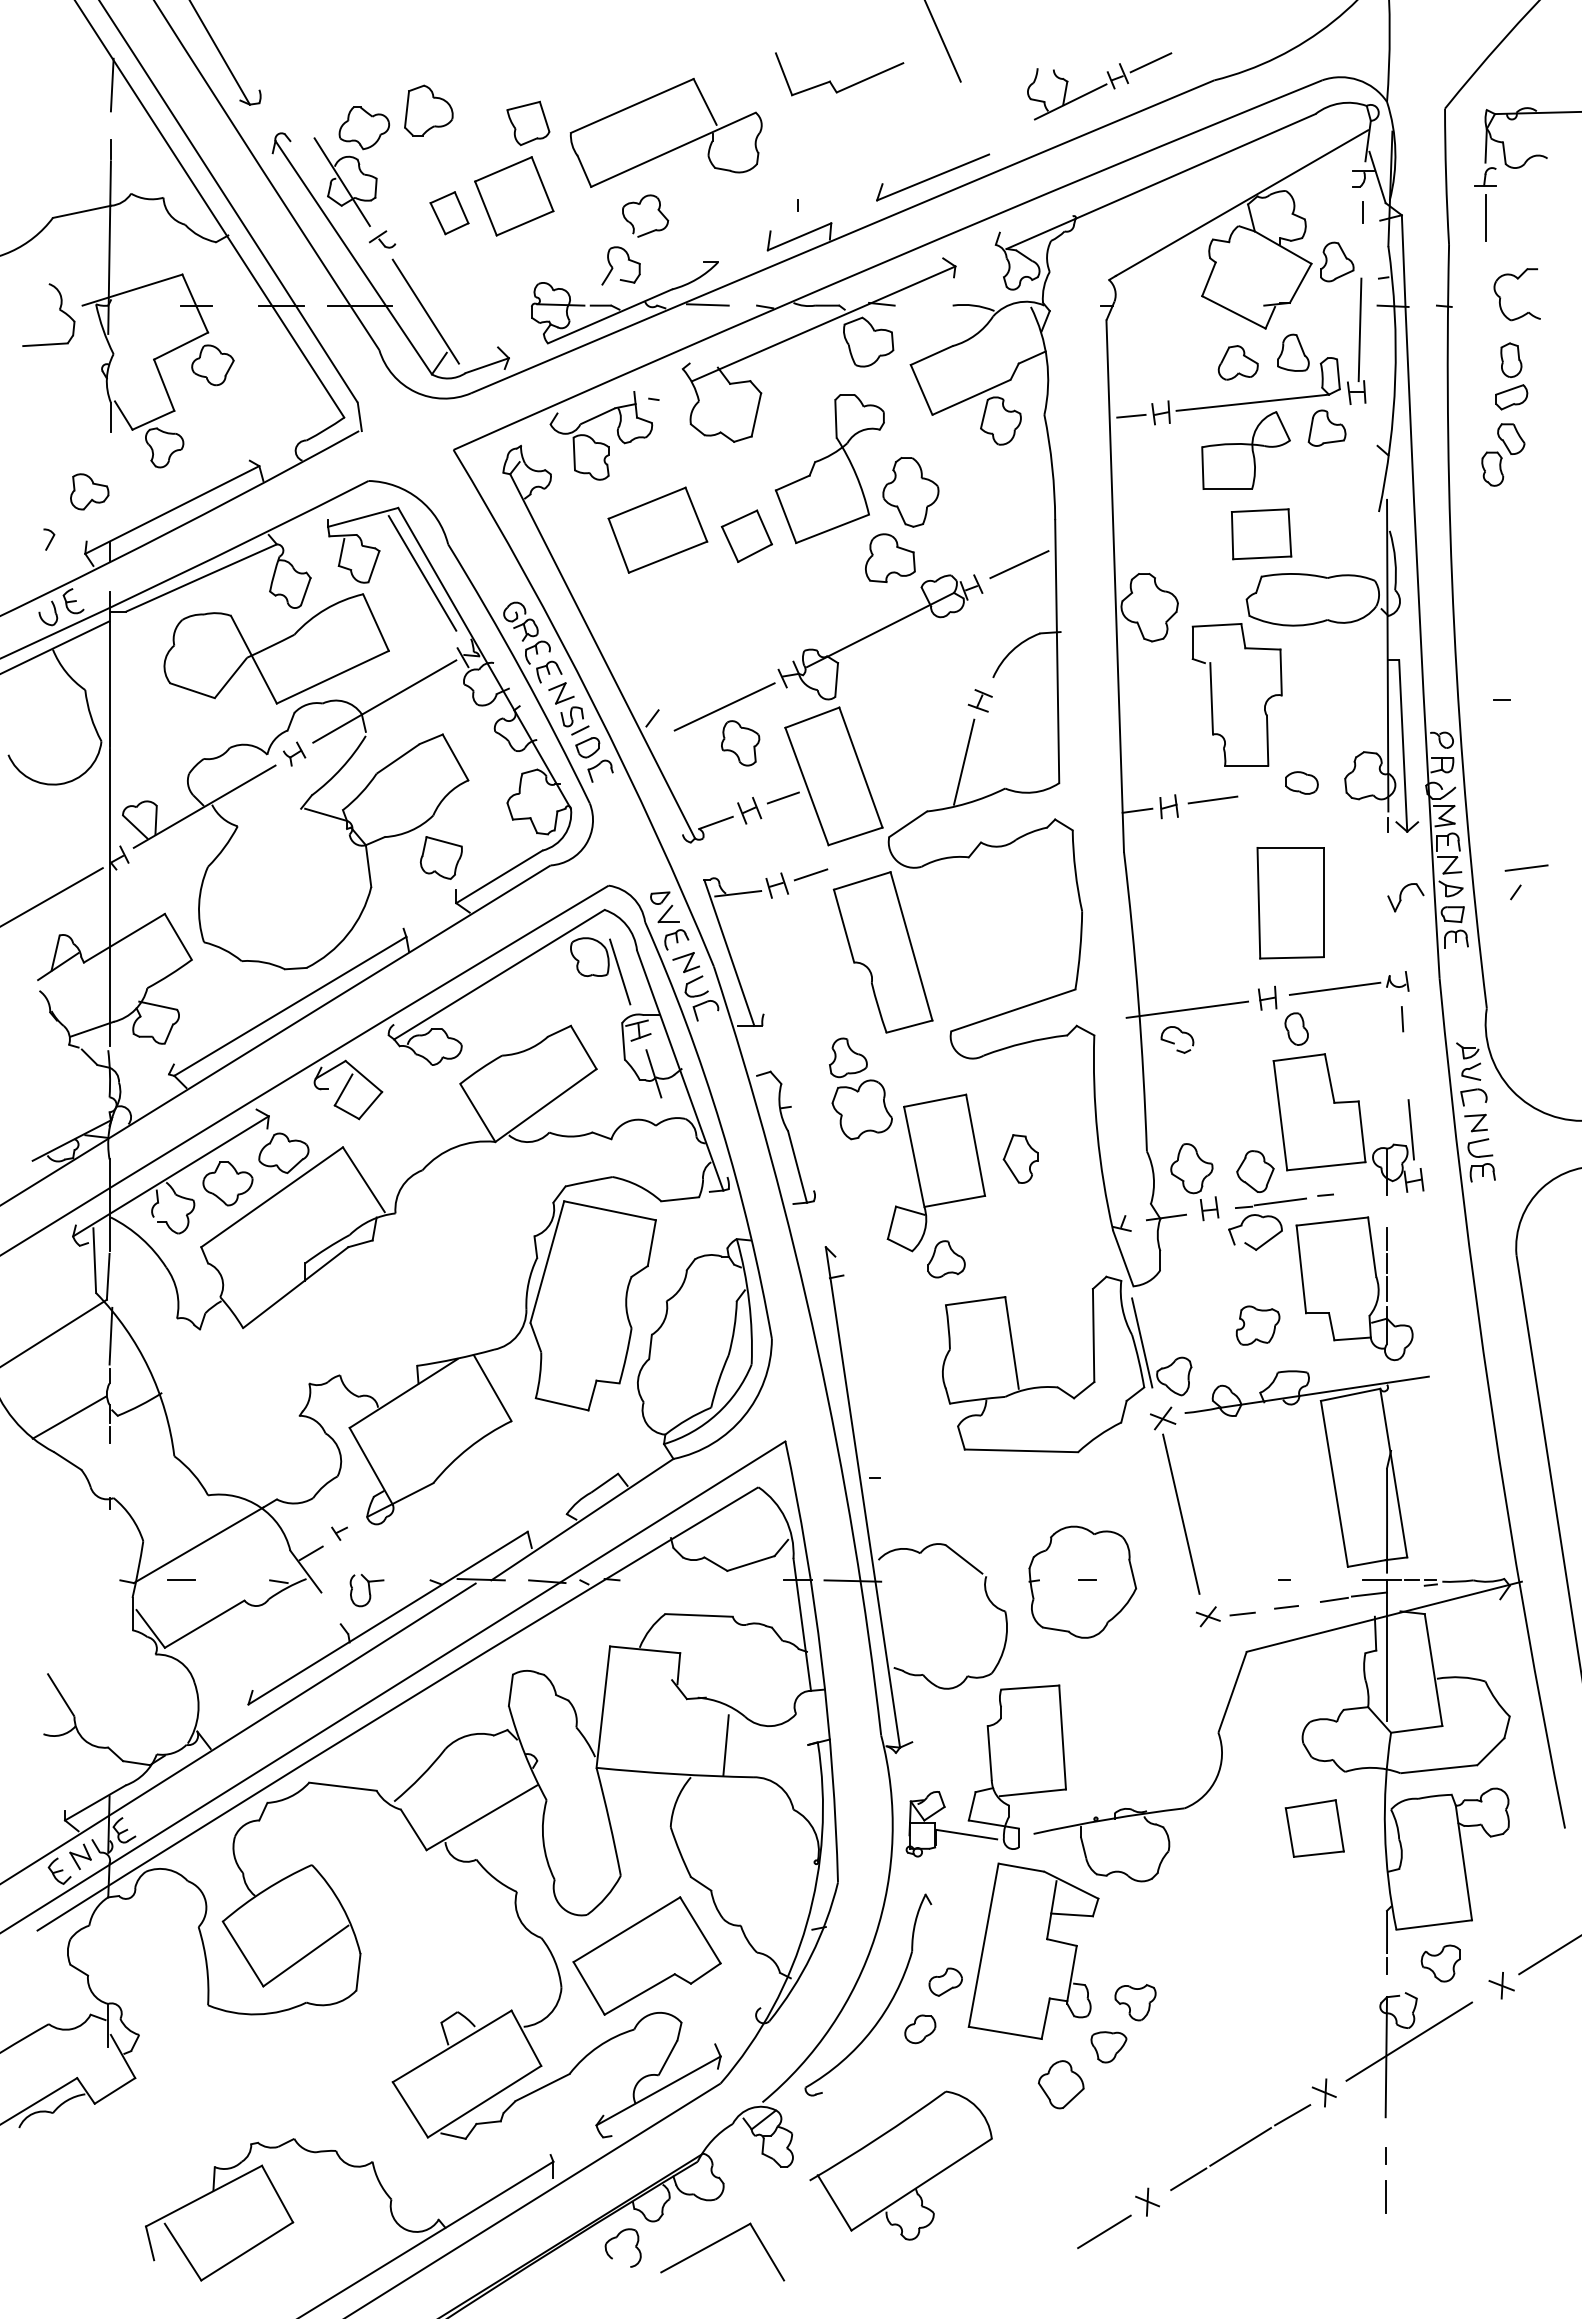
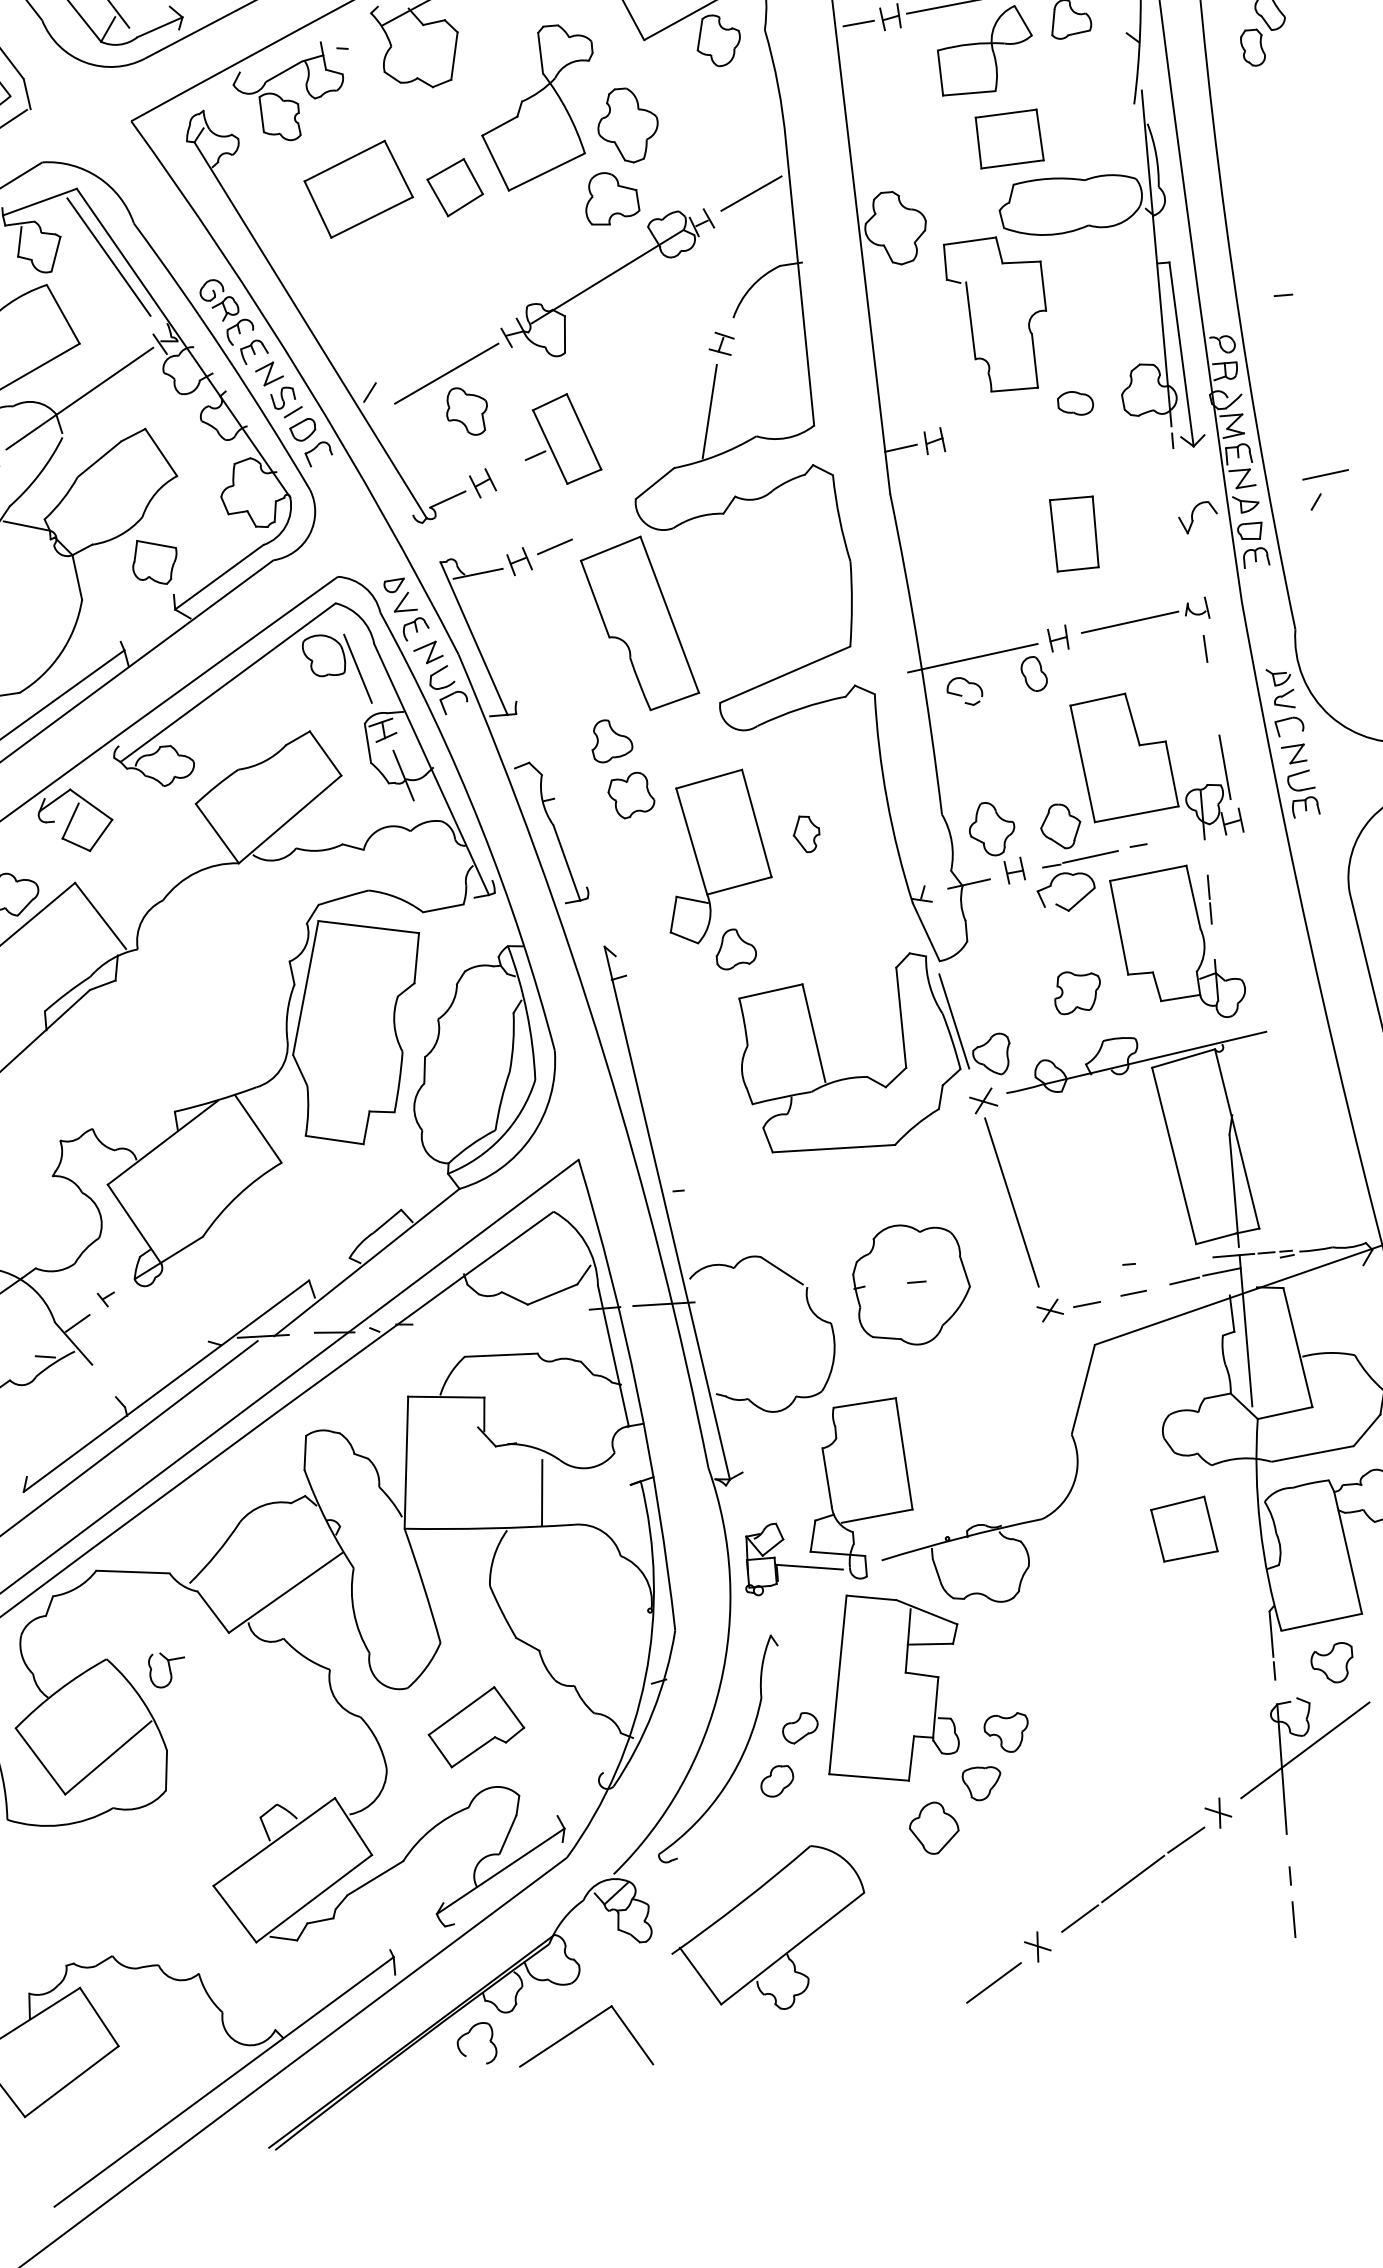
part: (825, 776) -> (561, 439), size x0.6
line: (1212, 799) -> (980, 429), removed
part: (1290, 903) -> (1074, 534), size x0.6
part: (1296, 1028) -> (1033, 673), moved
part: (861, 1109) -> (630, 795), size x0.7
part: (1020, 1158) -> (806, 833), size x0.7
line: (1387, 1288) -> (1213, 940), removed
part: (366, 1590) -> (166, 1669), moved
part: (646, 1955) -> (475, 1726), size x0.6

